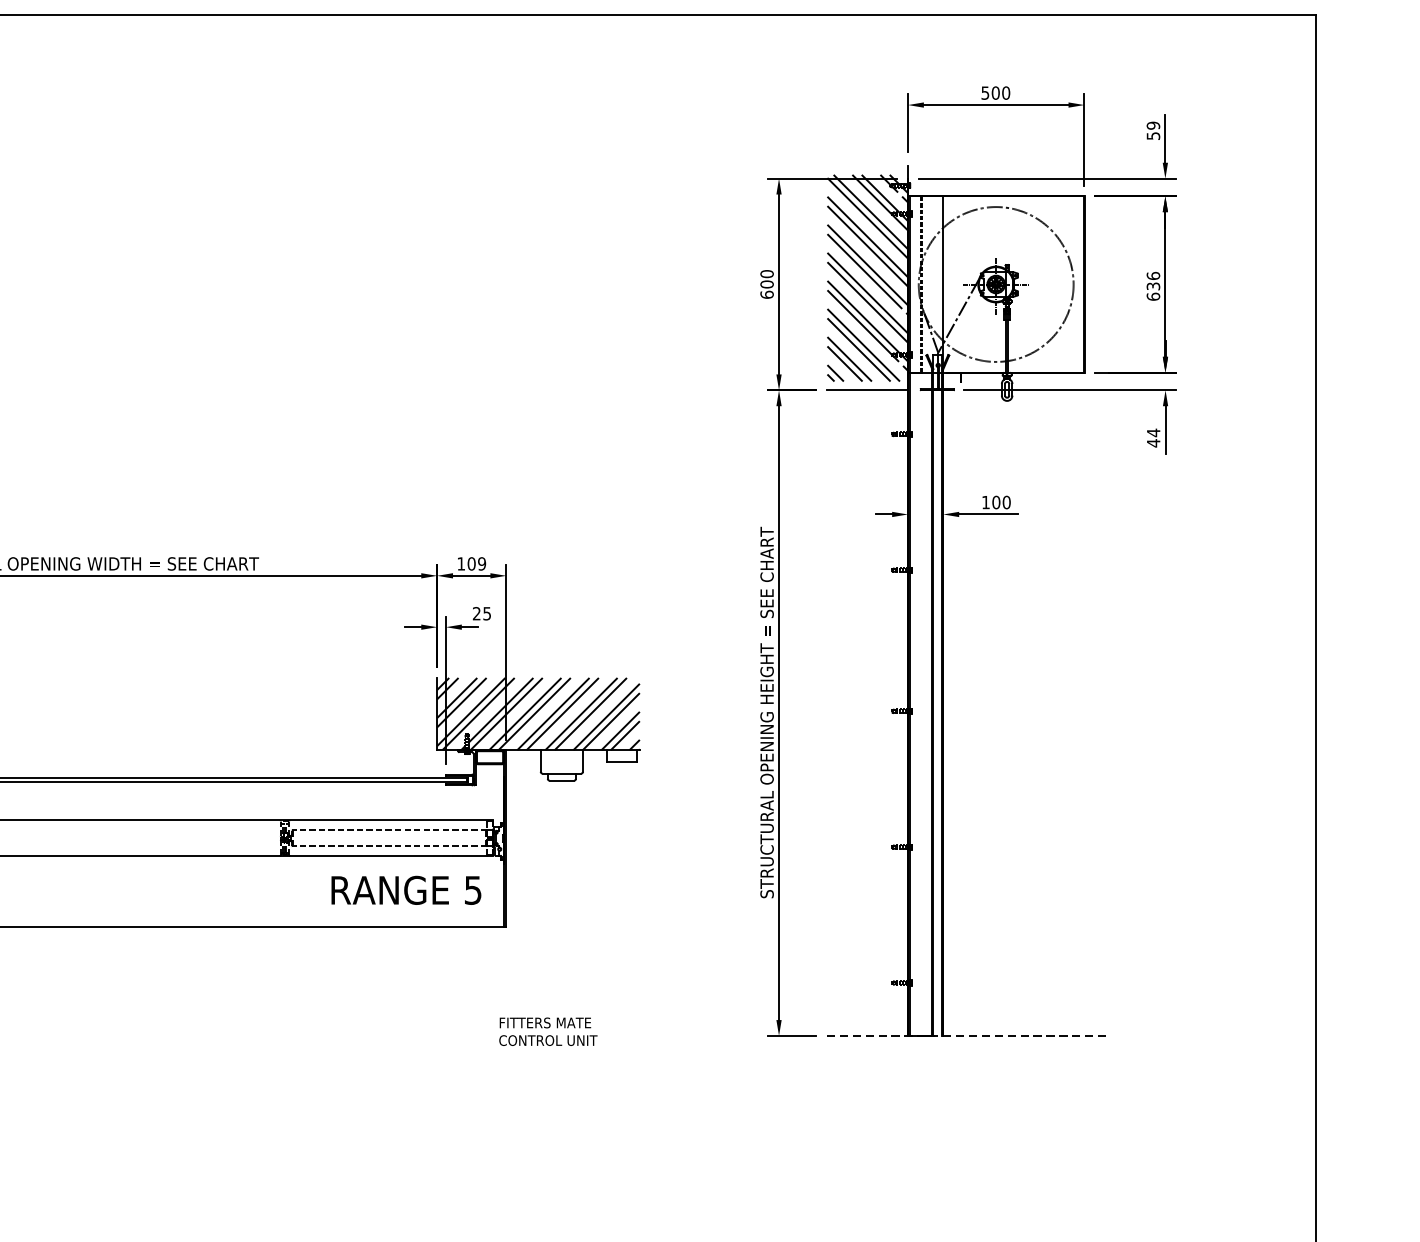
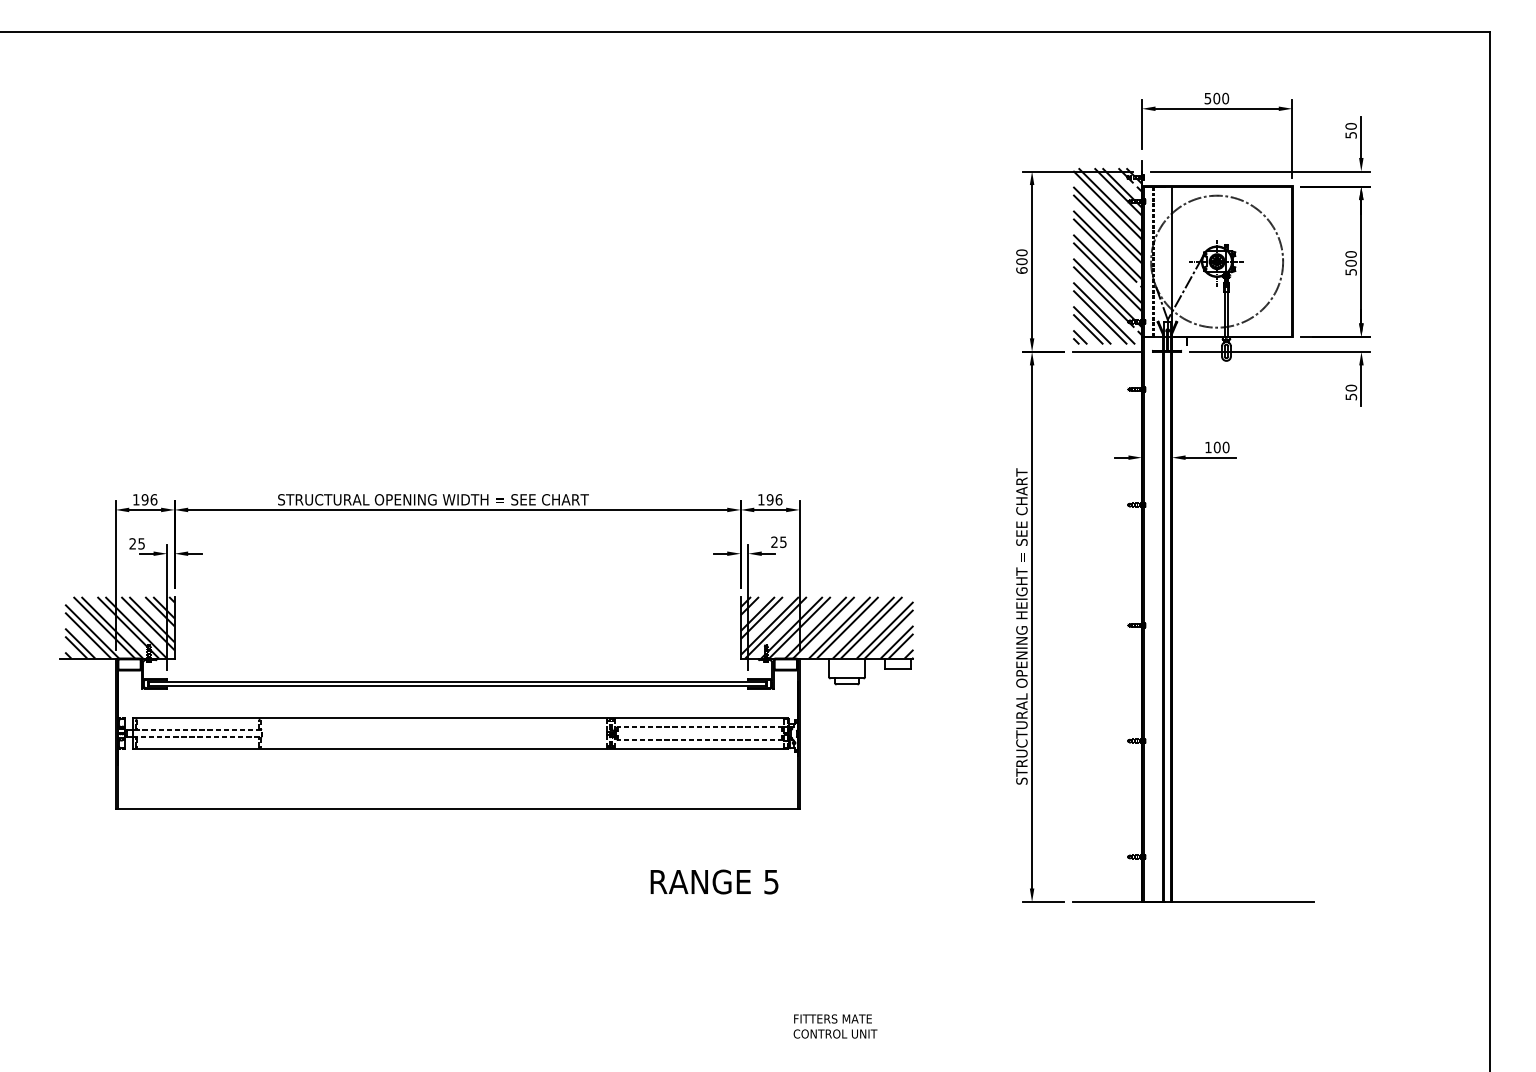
text: (1152, 125) -> (1350, 126), 59 -> 50
text: (1152, 286) -> (1350, 263), 636 -> 500
text: (1153, 437) -> (1351, 392), 44 -> 50
text: (476, 563) -> (774, 499), 109 -> 196
text: (406, 889) -> (714, 881), moved
text: (548, 1031) -> (835, 1026), moved
line: (968, 1036) -> (1193, 902), dashed -> solid

